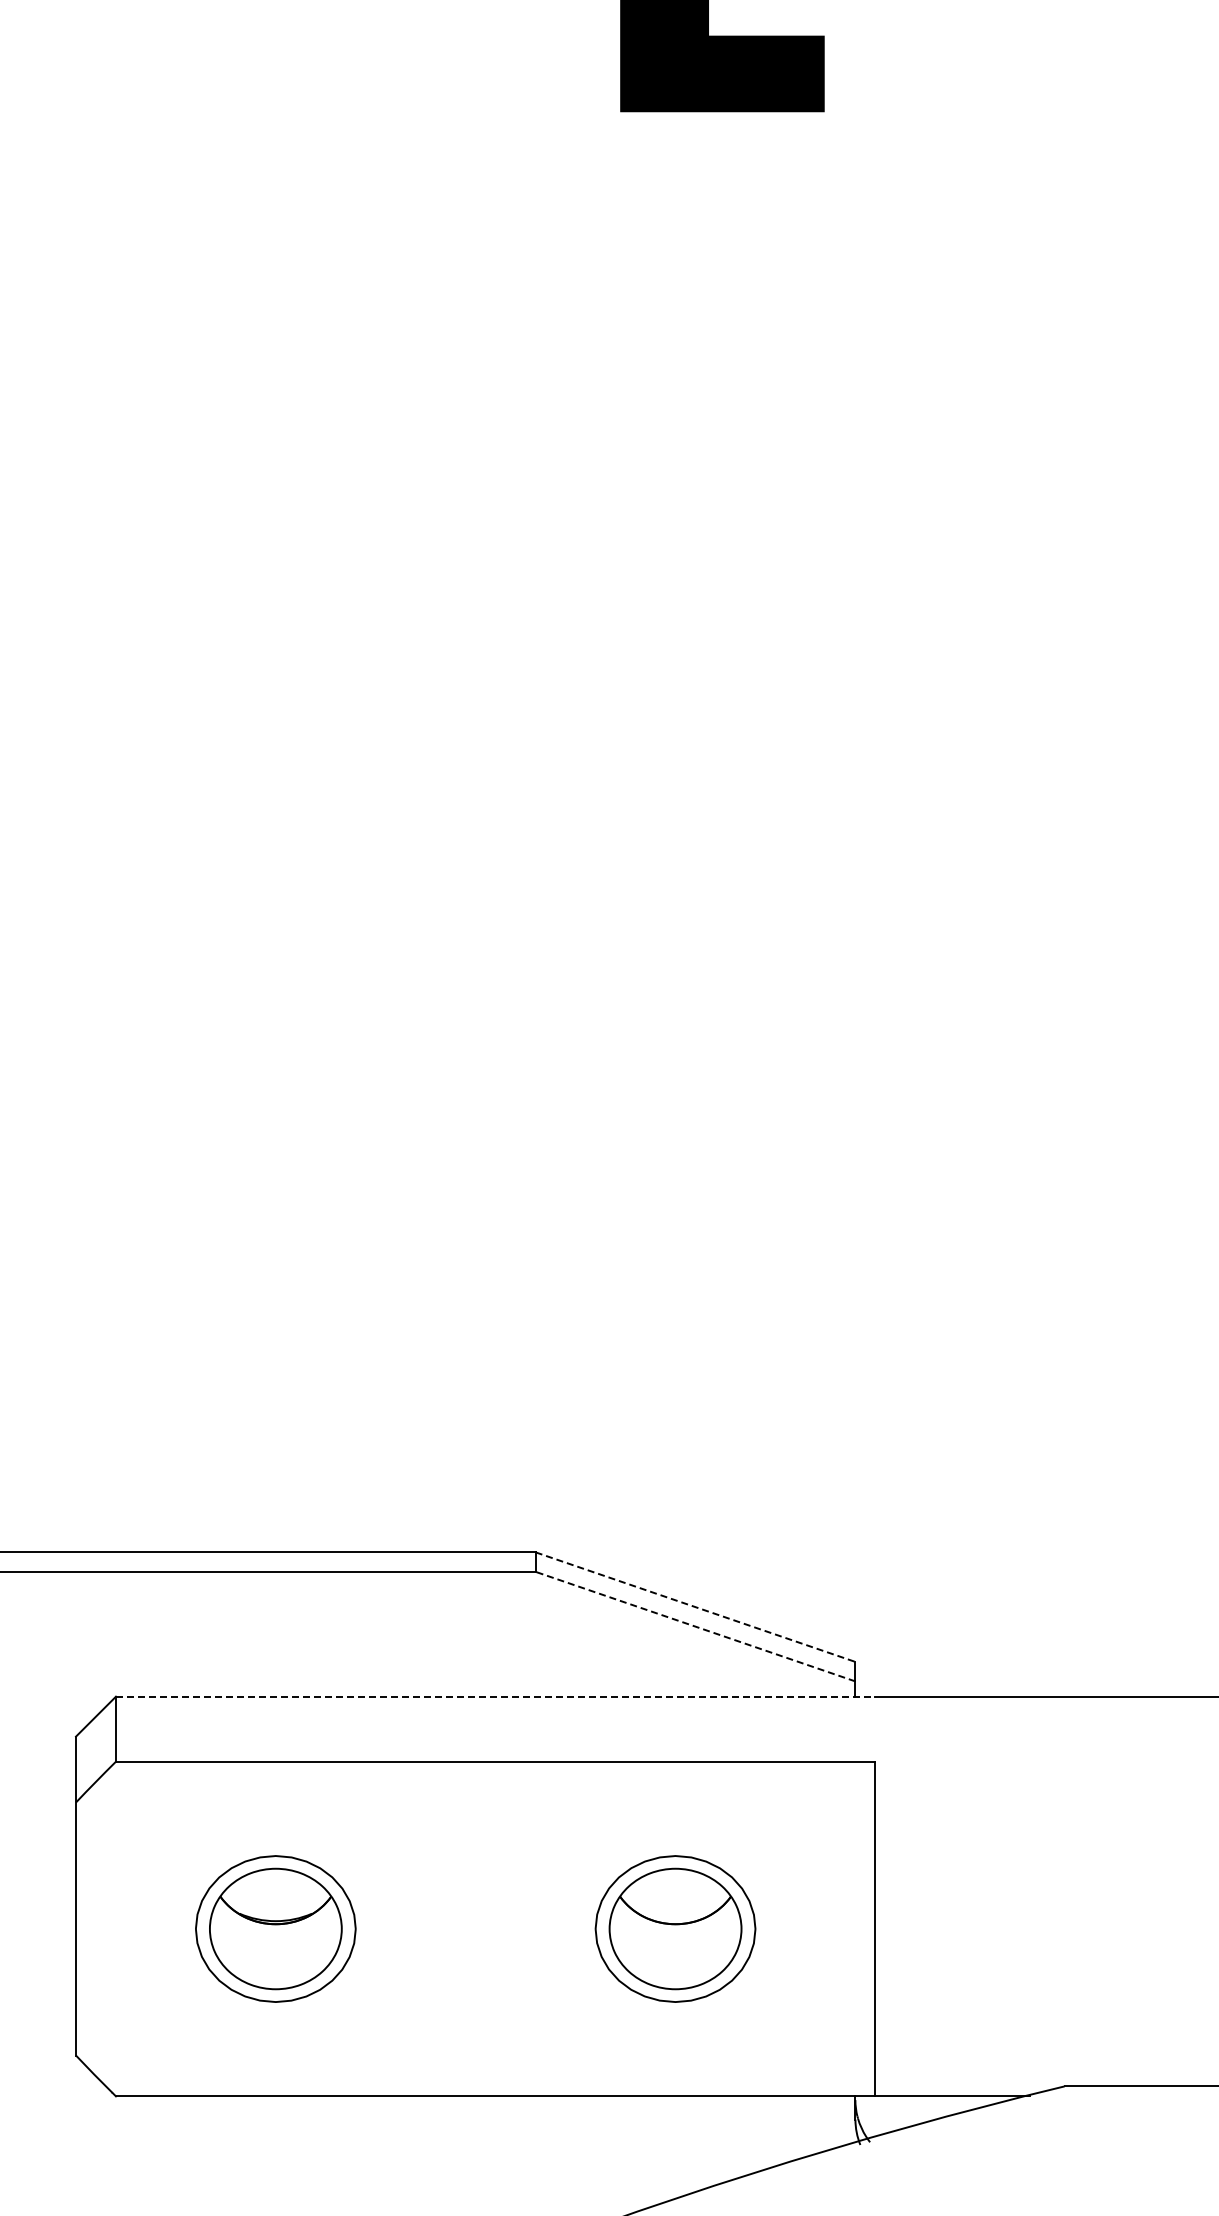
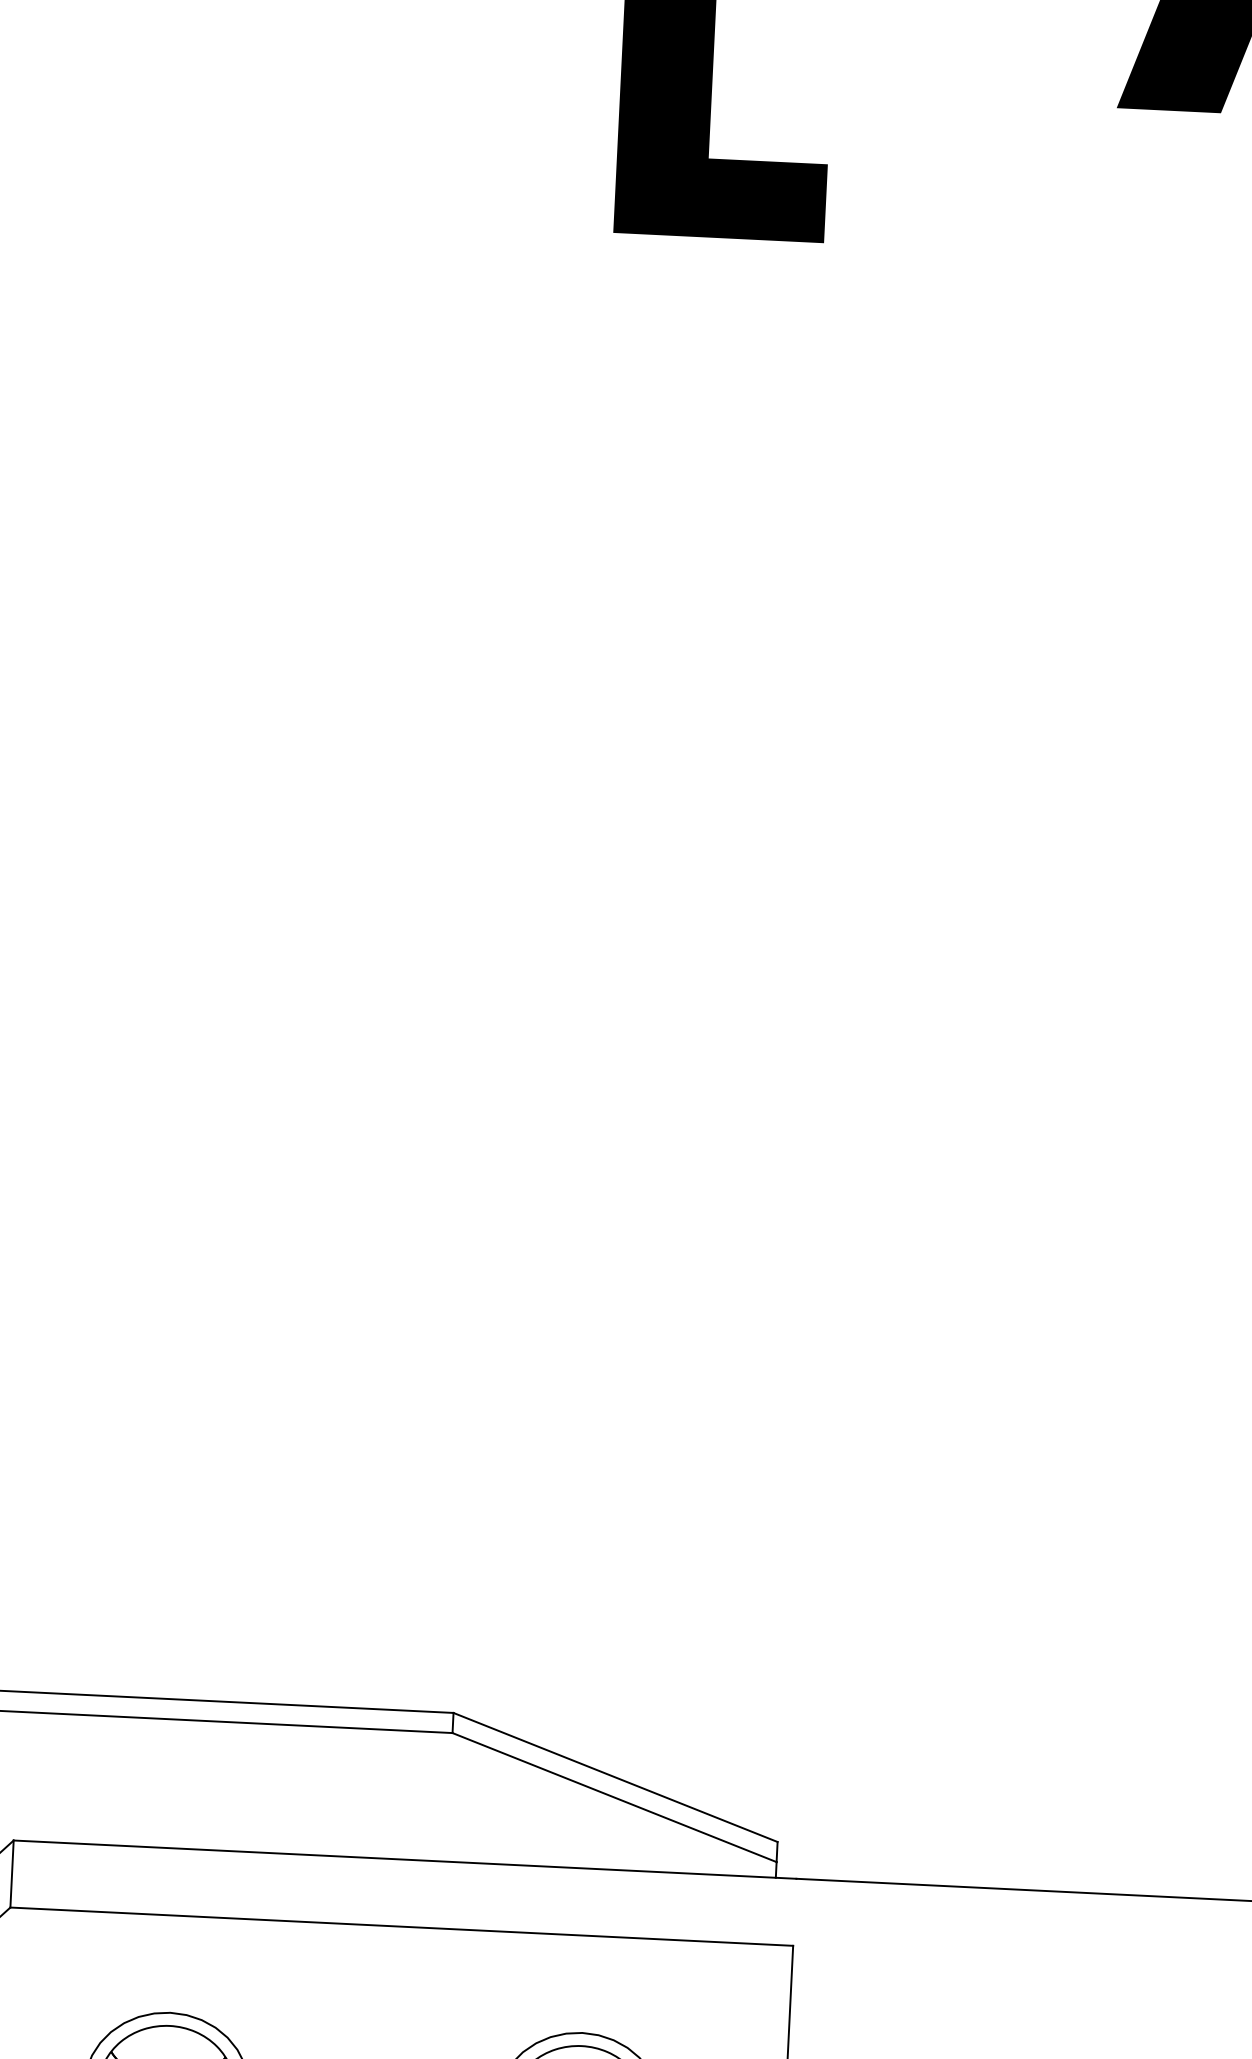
line: (696, 1607) -> (616, 1777), dashed -> solid
line: (695, 1626) -> (614, 1797), dashed -> solid
line: (495, 1696) -> (404, 1859), dashed -> solid

